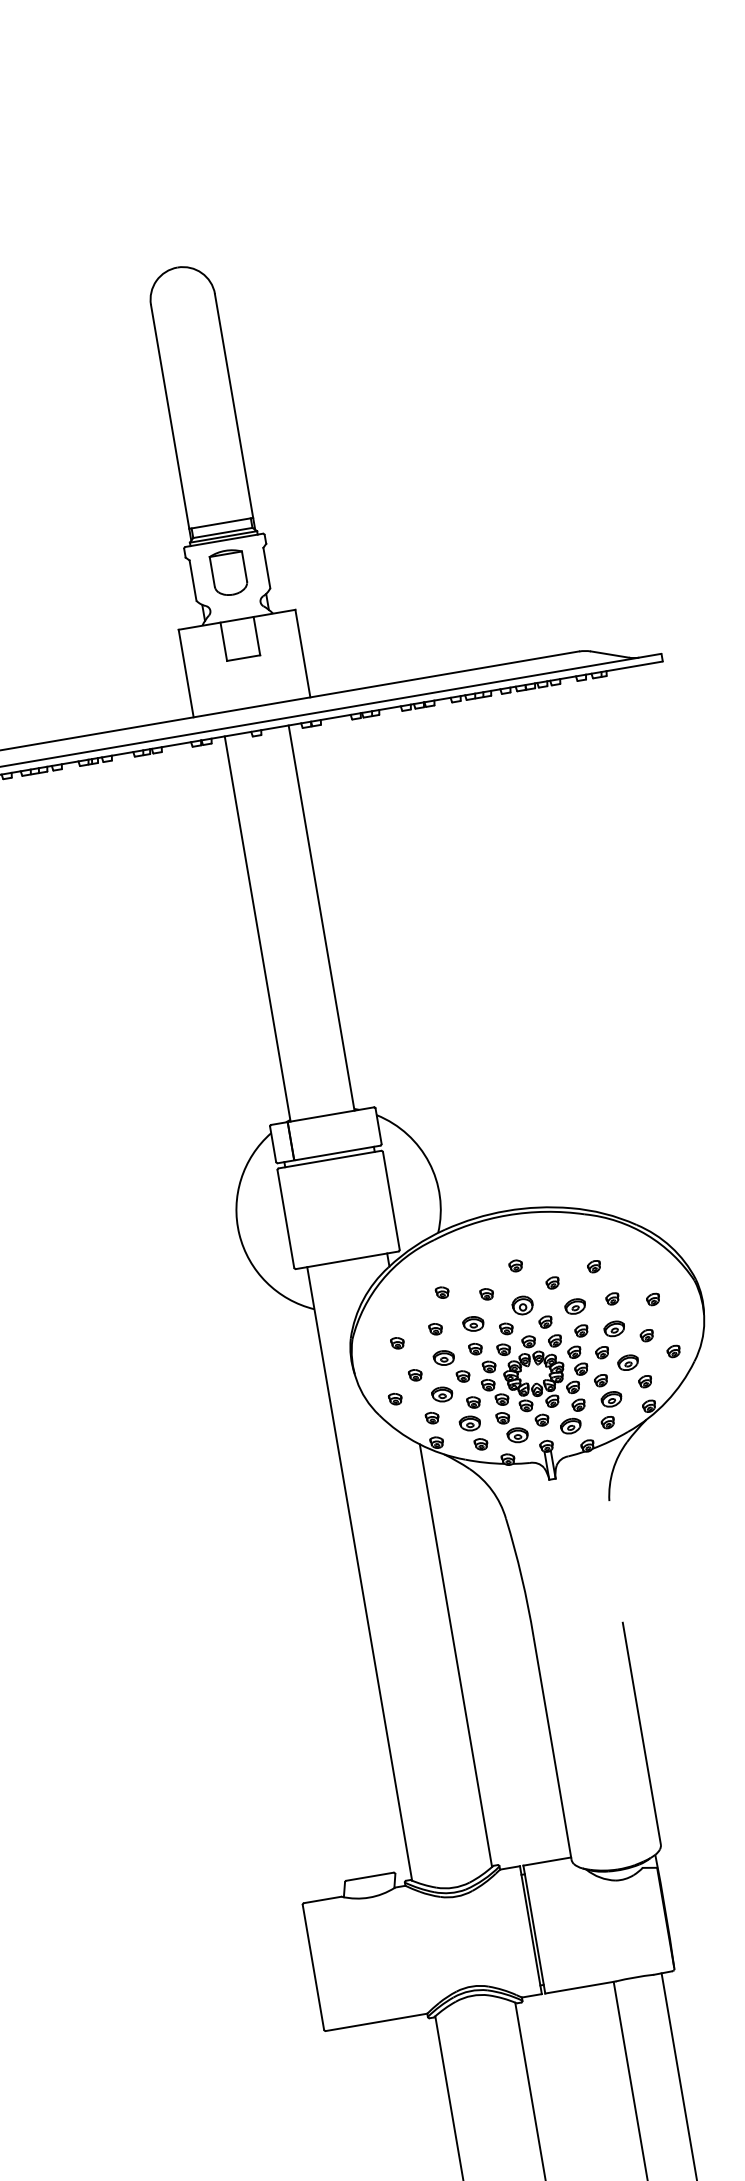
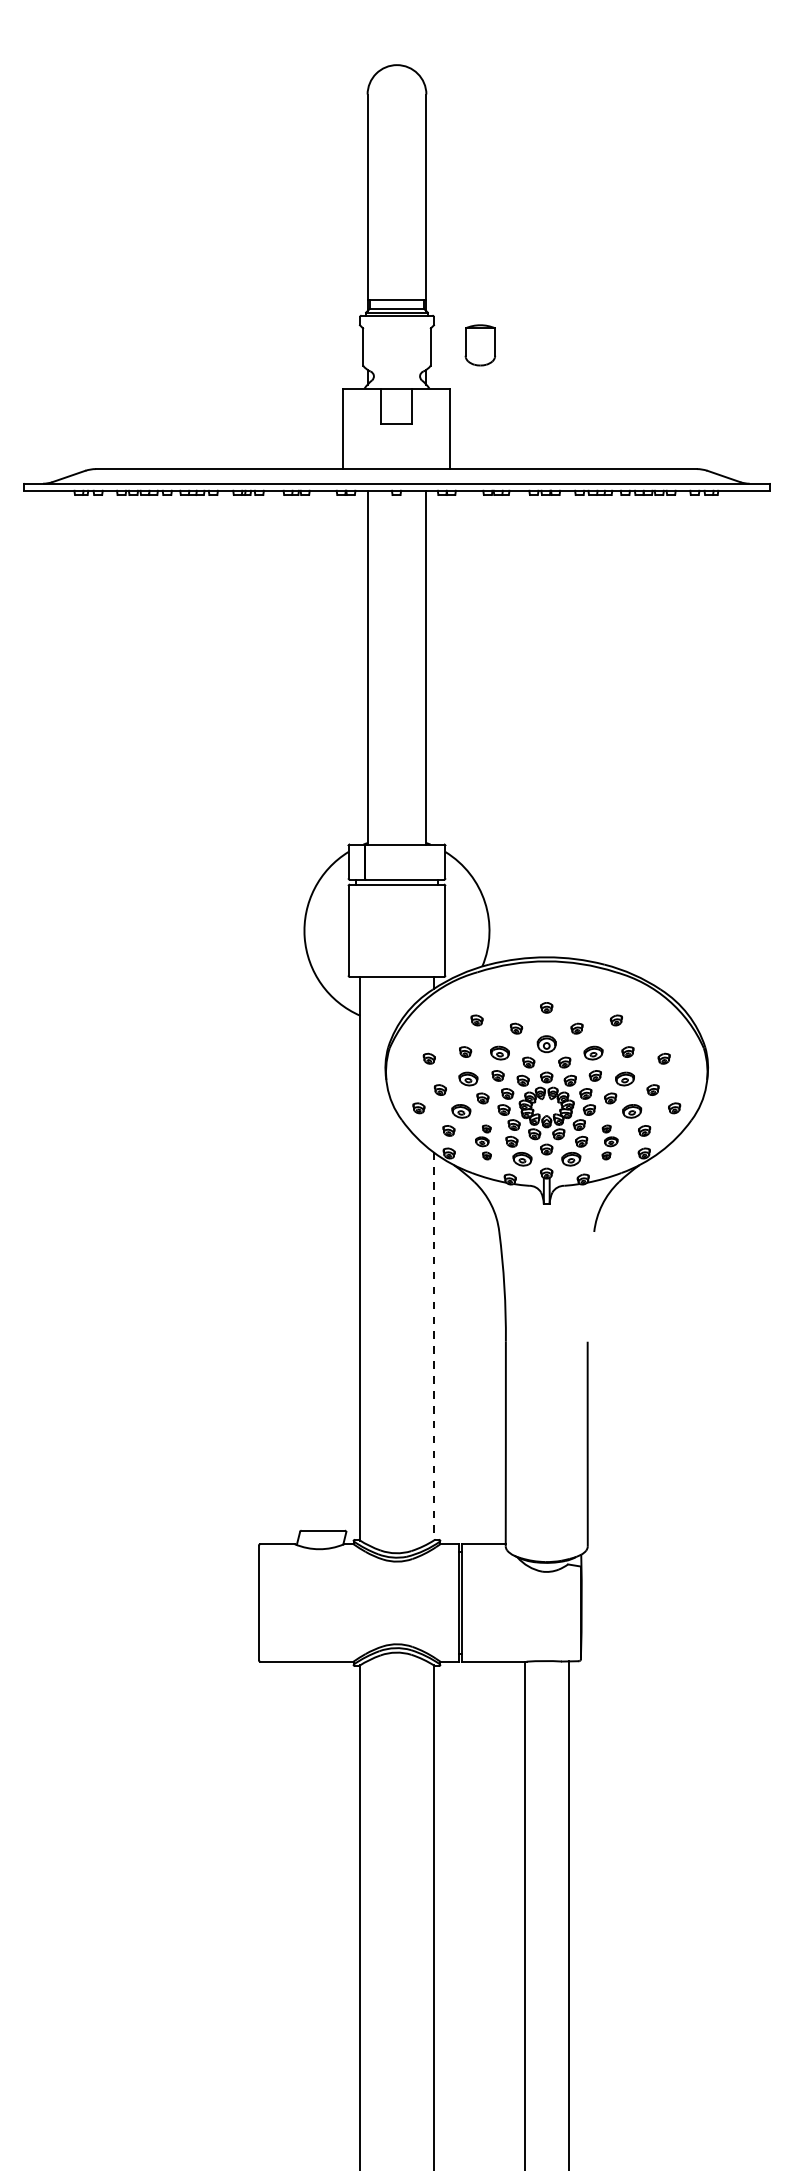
part: (229, 572) -> (480, 345), moved
part: (609, 1400) -> (609, 1142), size x0.7
part: (472, 1424) -> (483, 1142), size x0.7
line: (455, 1656) -> (433, 1347), solid -> dashed

